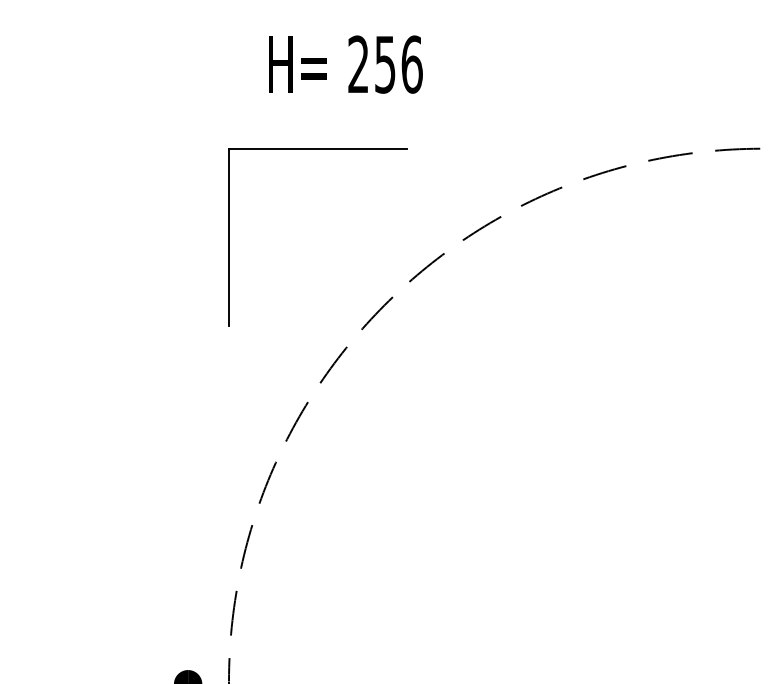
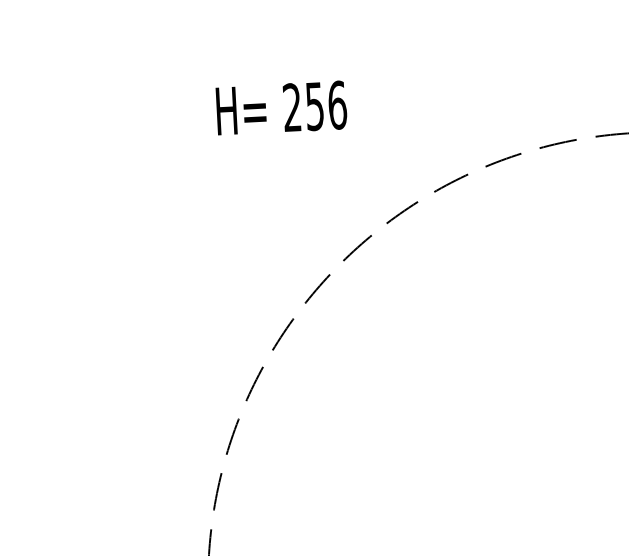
text: (345, 64) -> (281, 108), moved
part: (317, 149) -> (259, 153), removed

